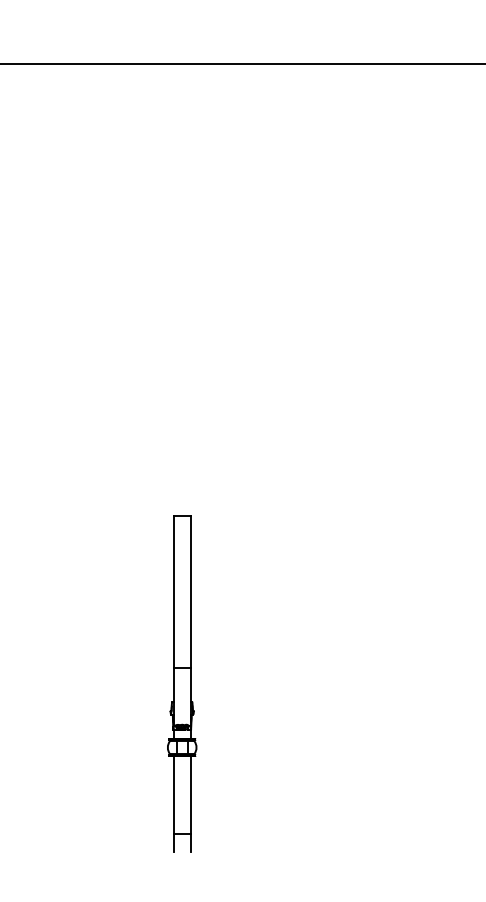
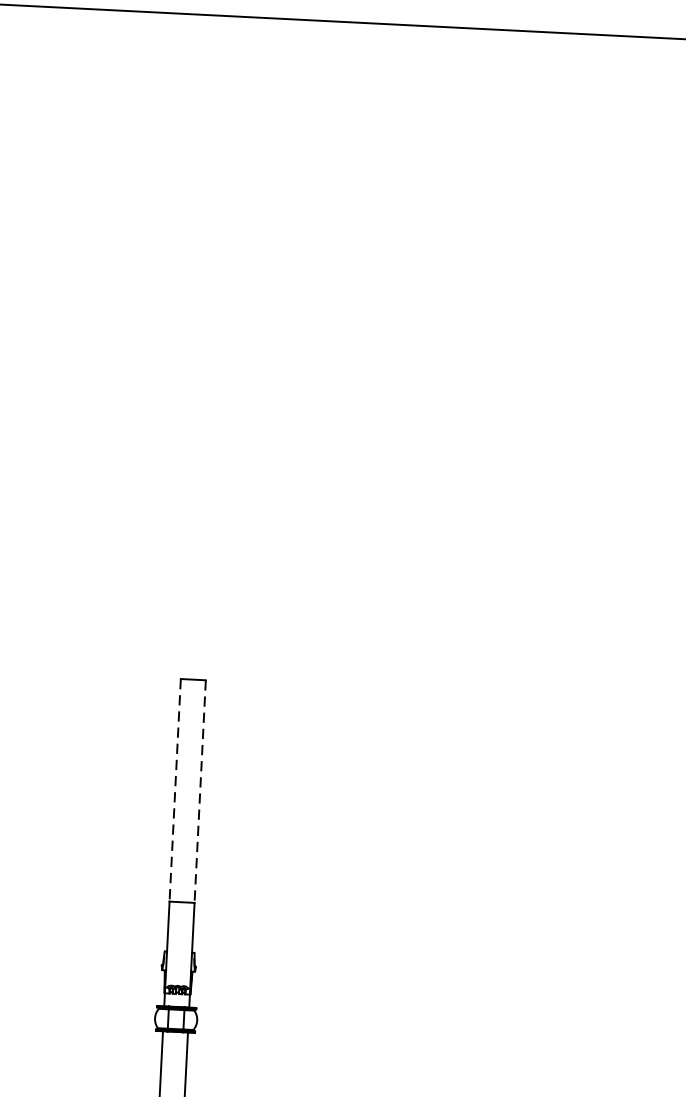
line: (173, 592) -> (174, 790), solid -> dashed
line: (190, 592) -> (199, 792), solid -> dashed

